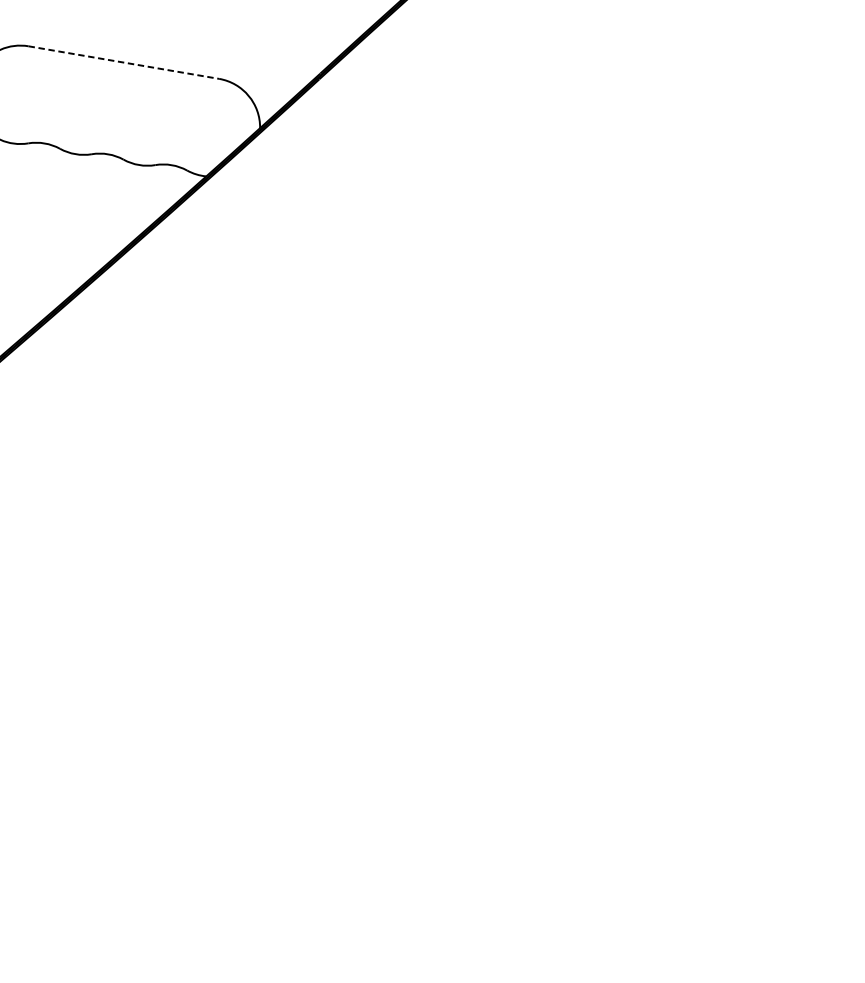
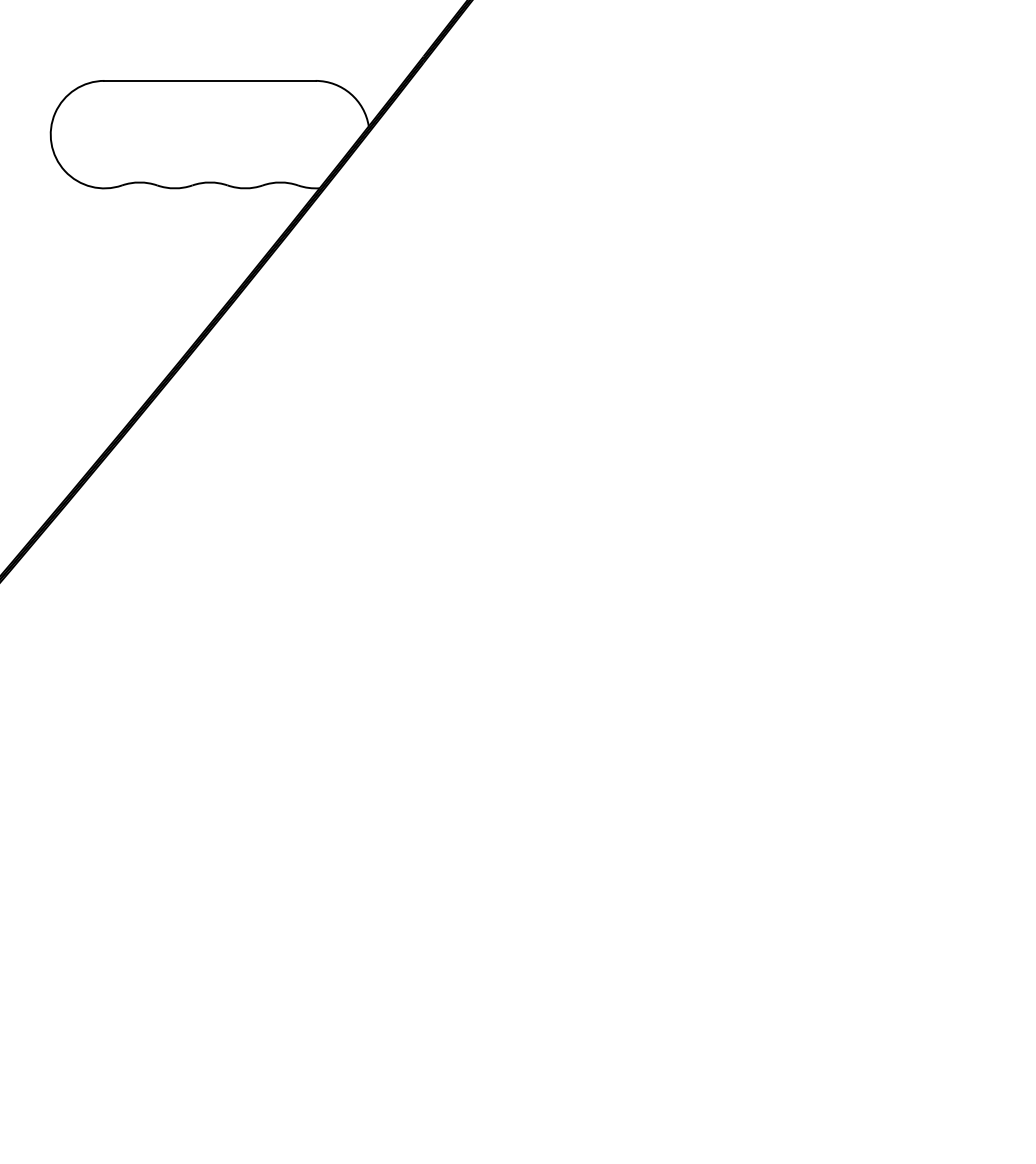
line: (124, 62) -> (210, 80), dashed -> solid

